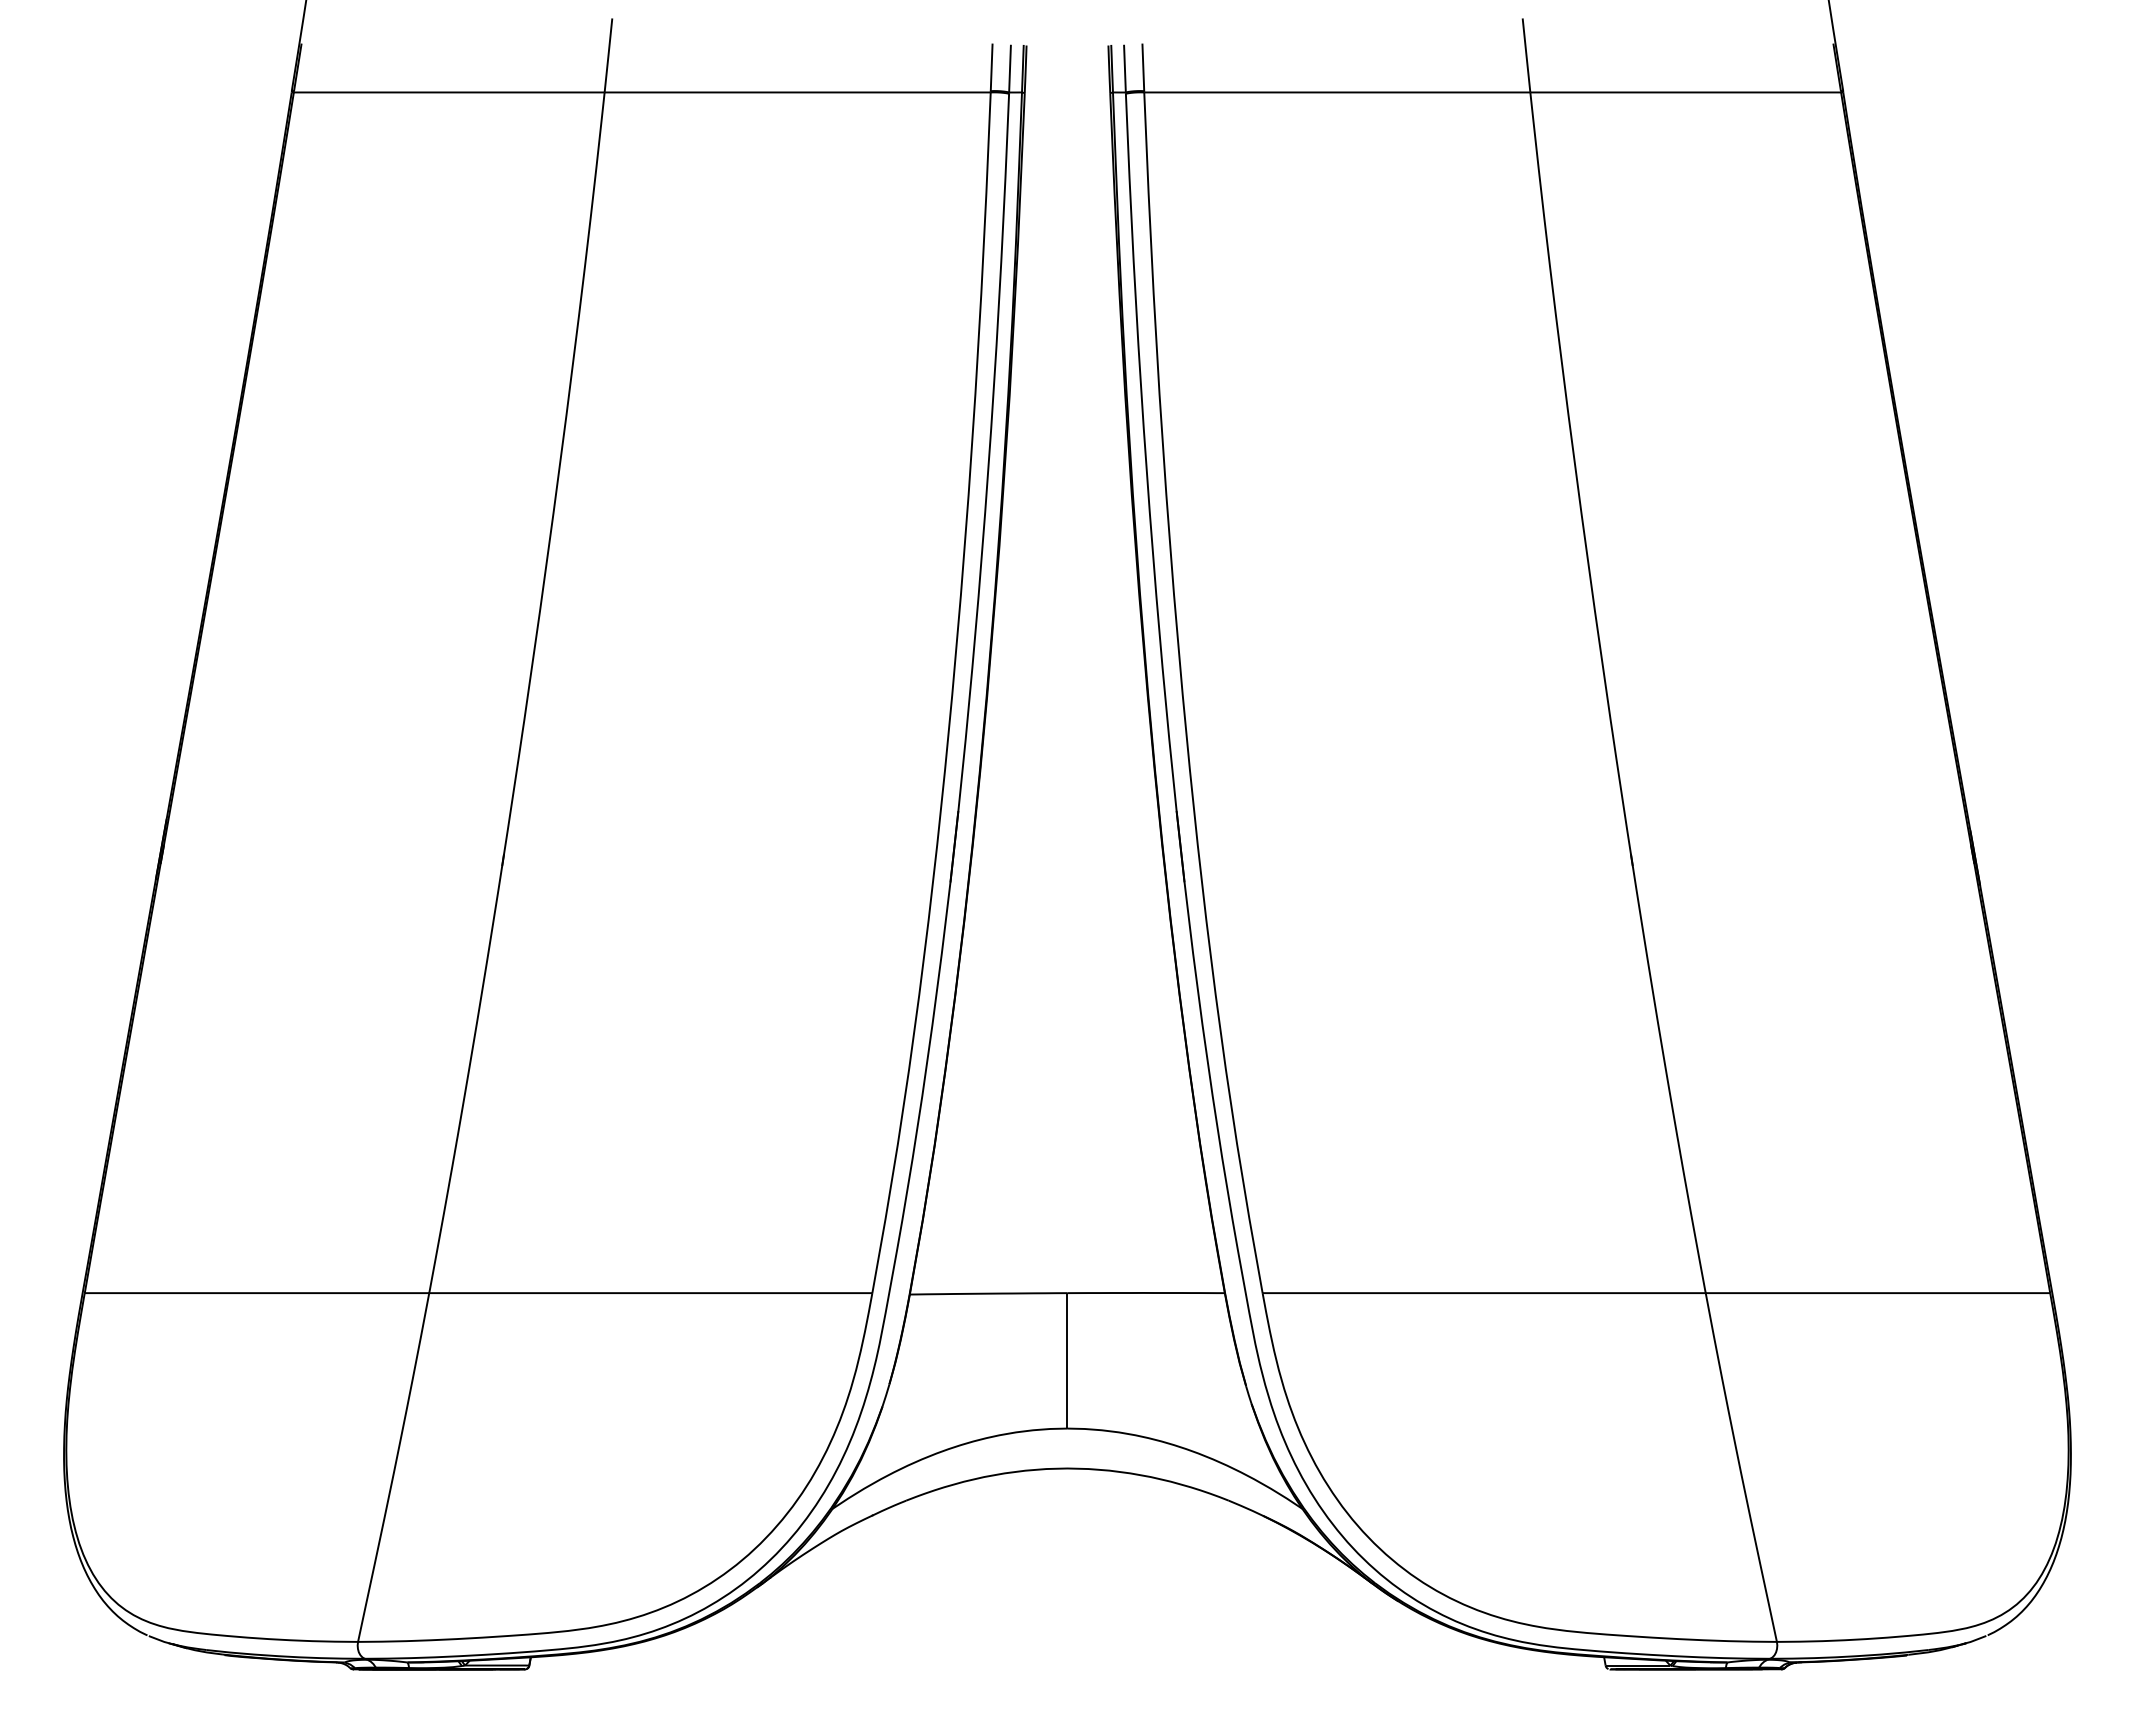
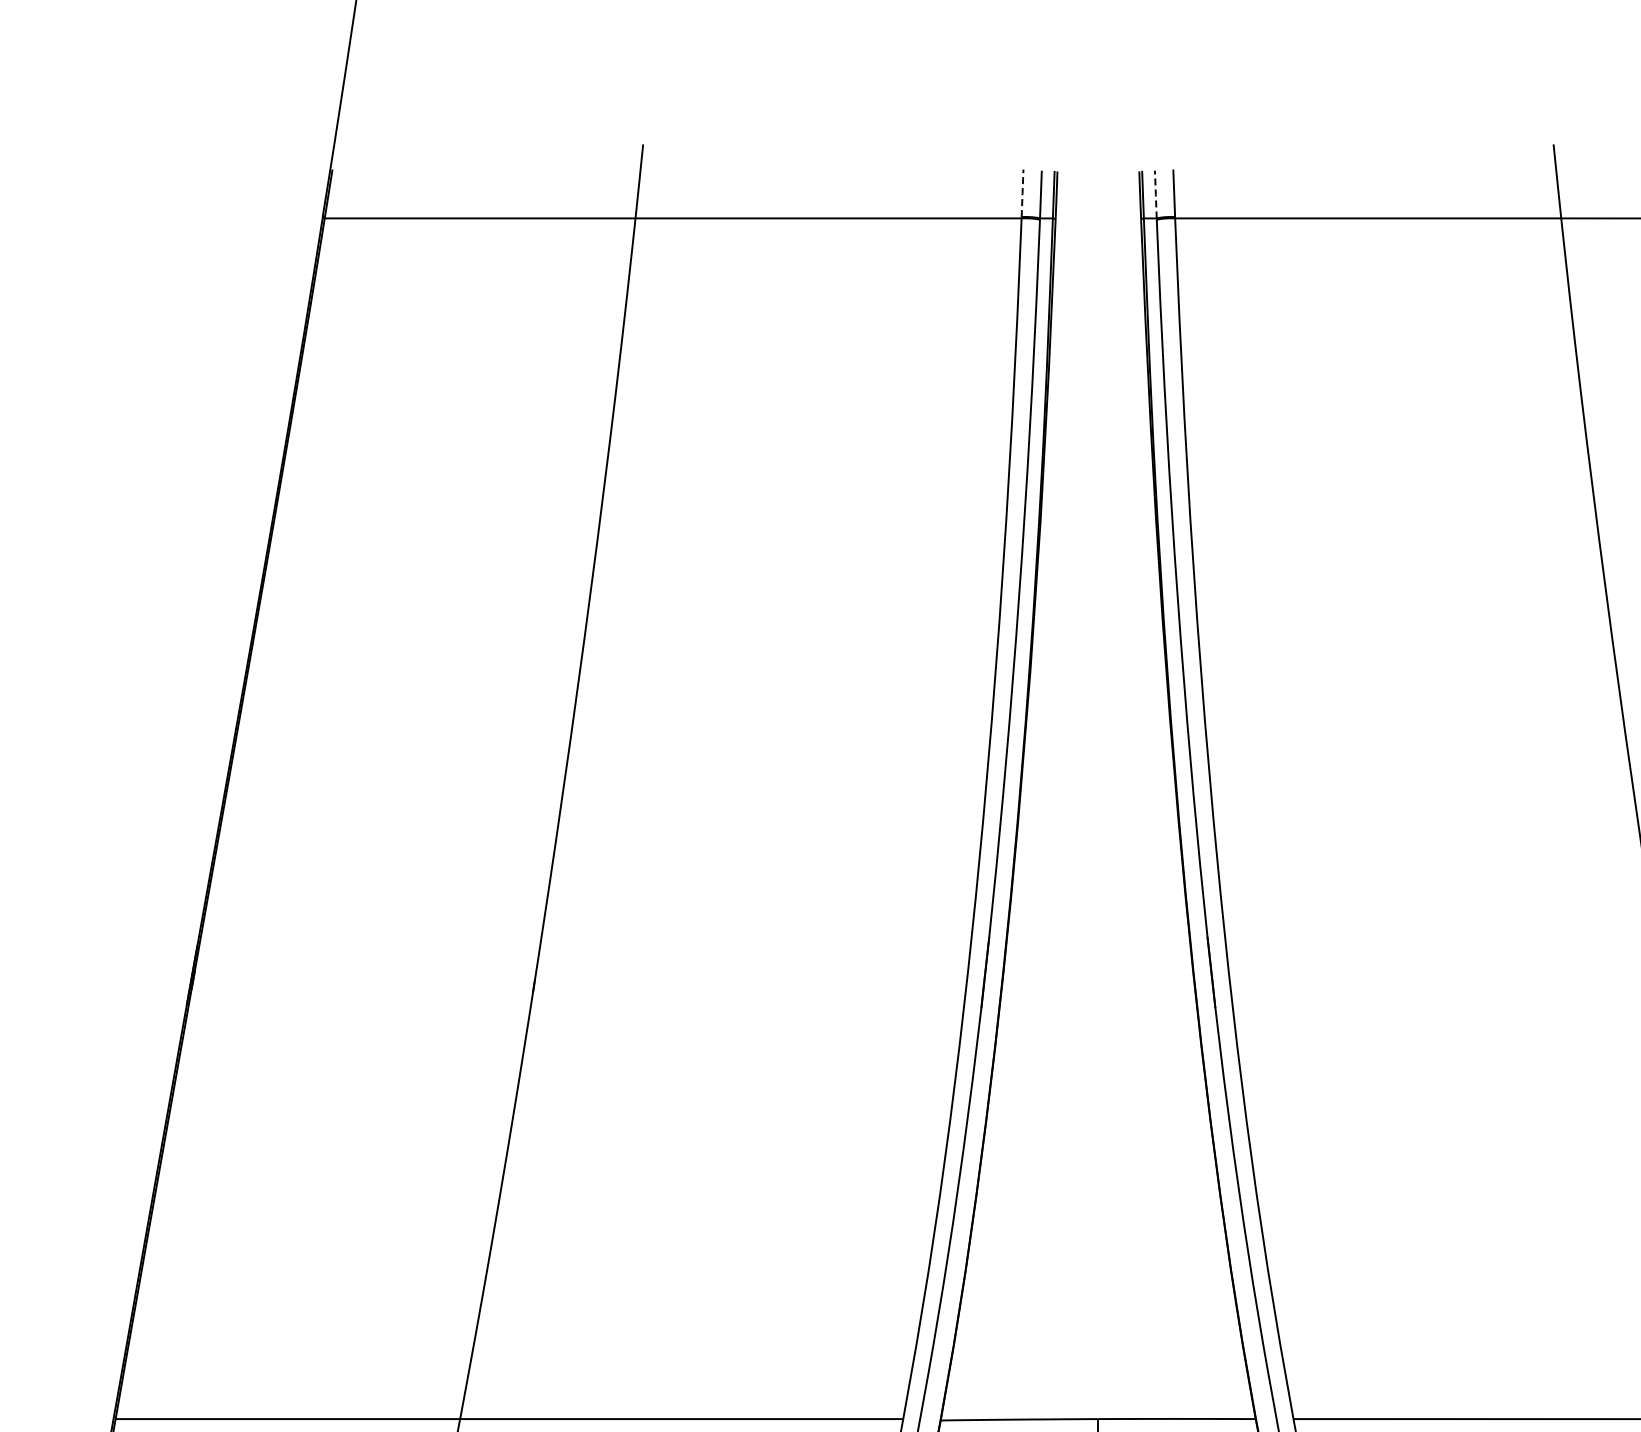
line: (991, 67) -> (1022, 193), solid -> dashed
line: (1124, 68) -> (1155, 194), solid -> dashed

